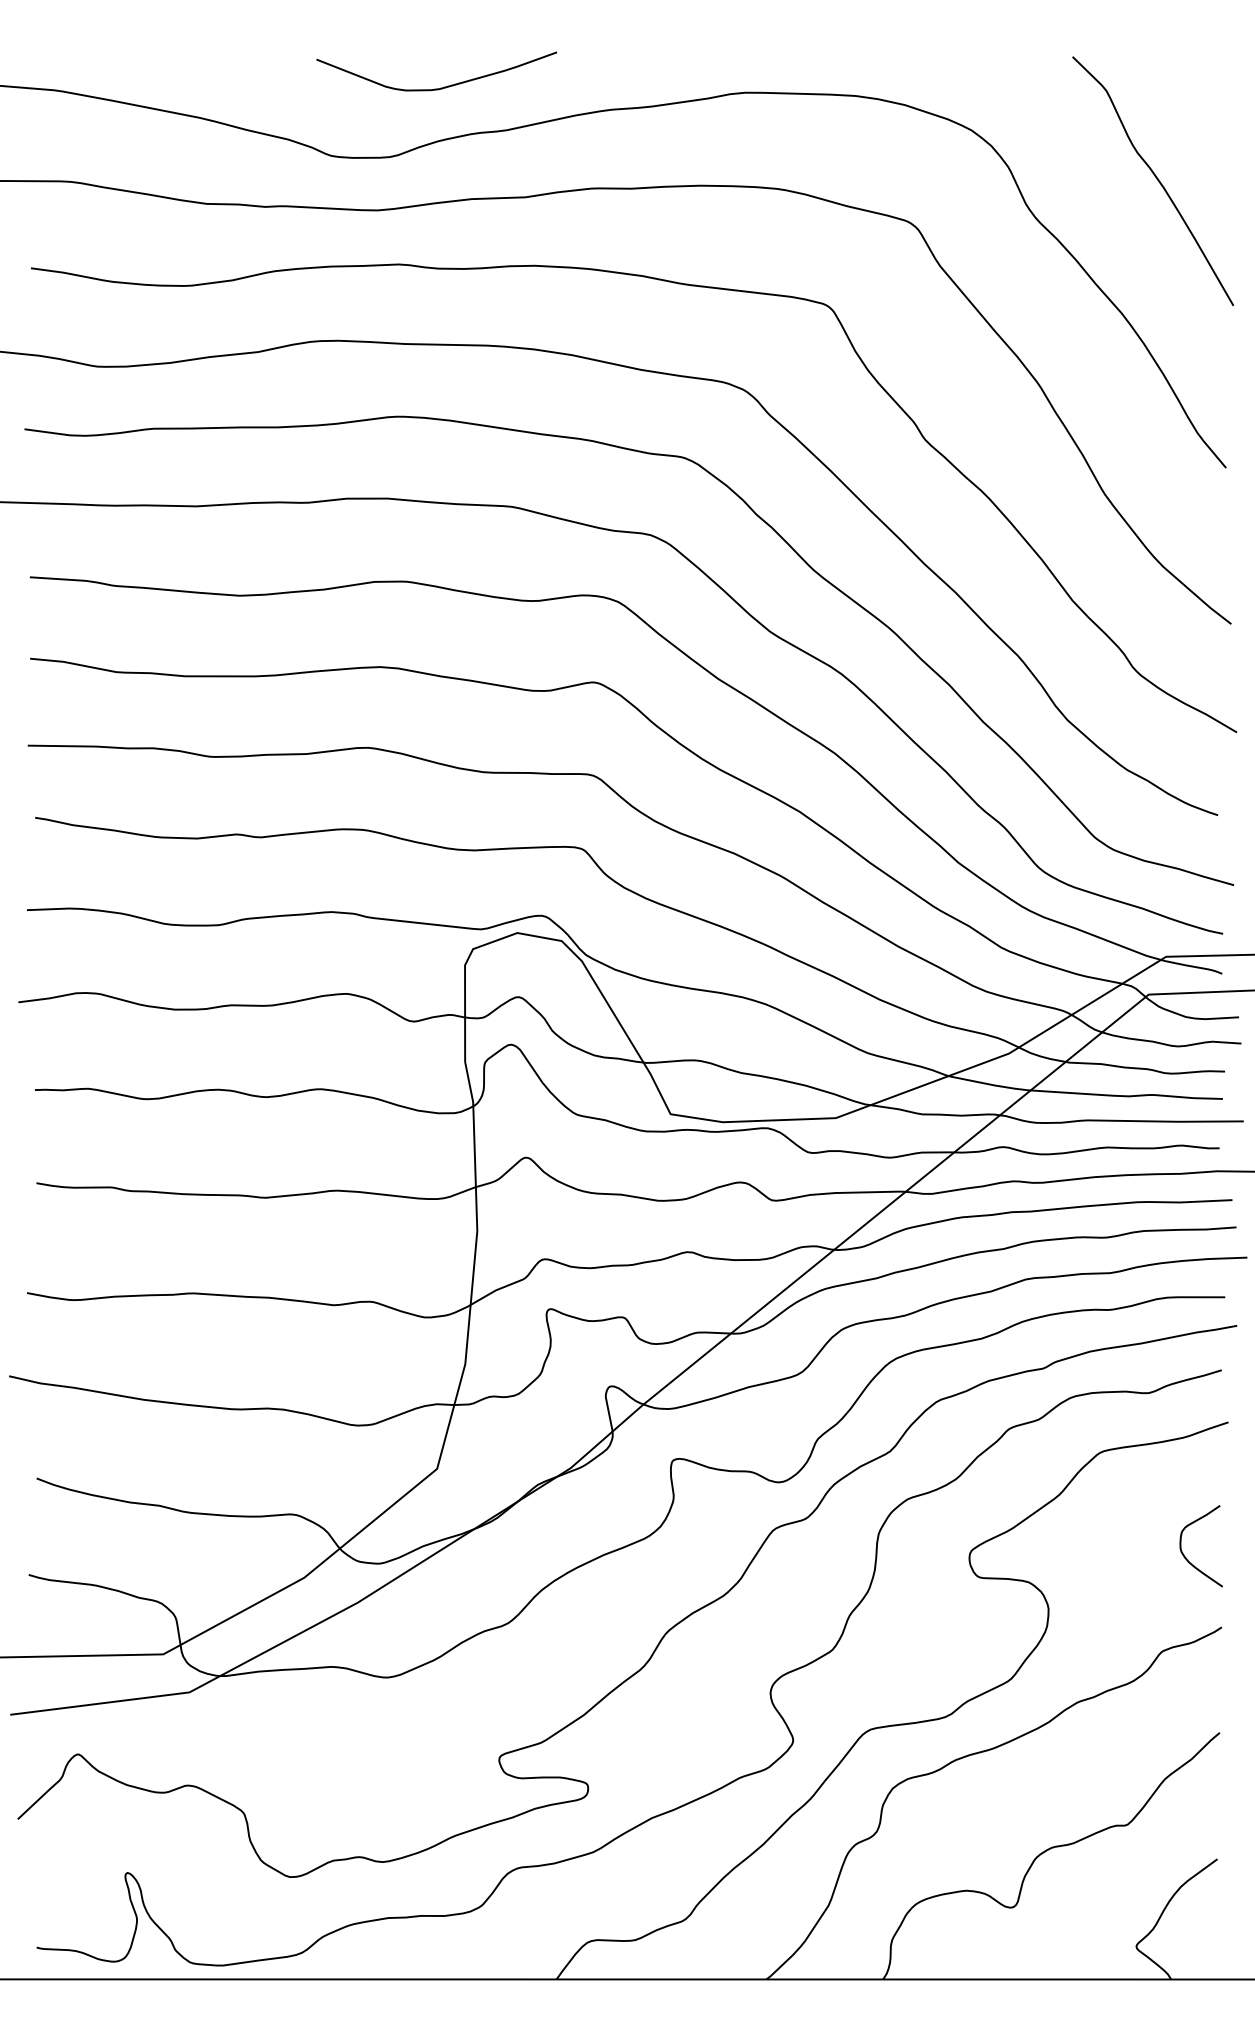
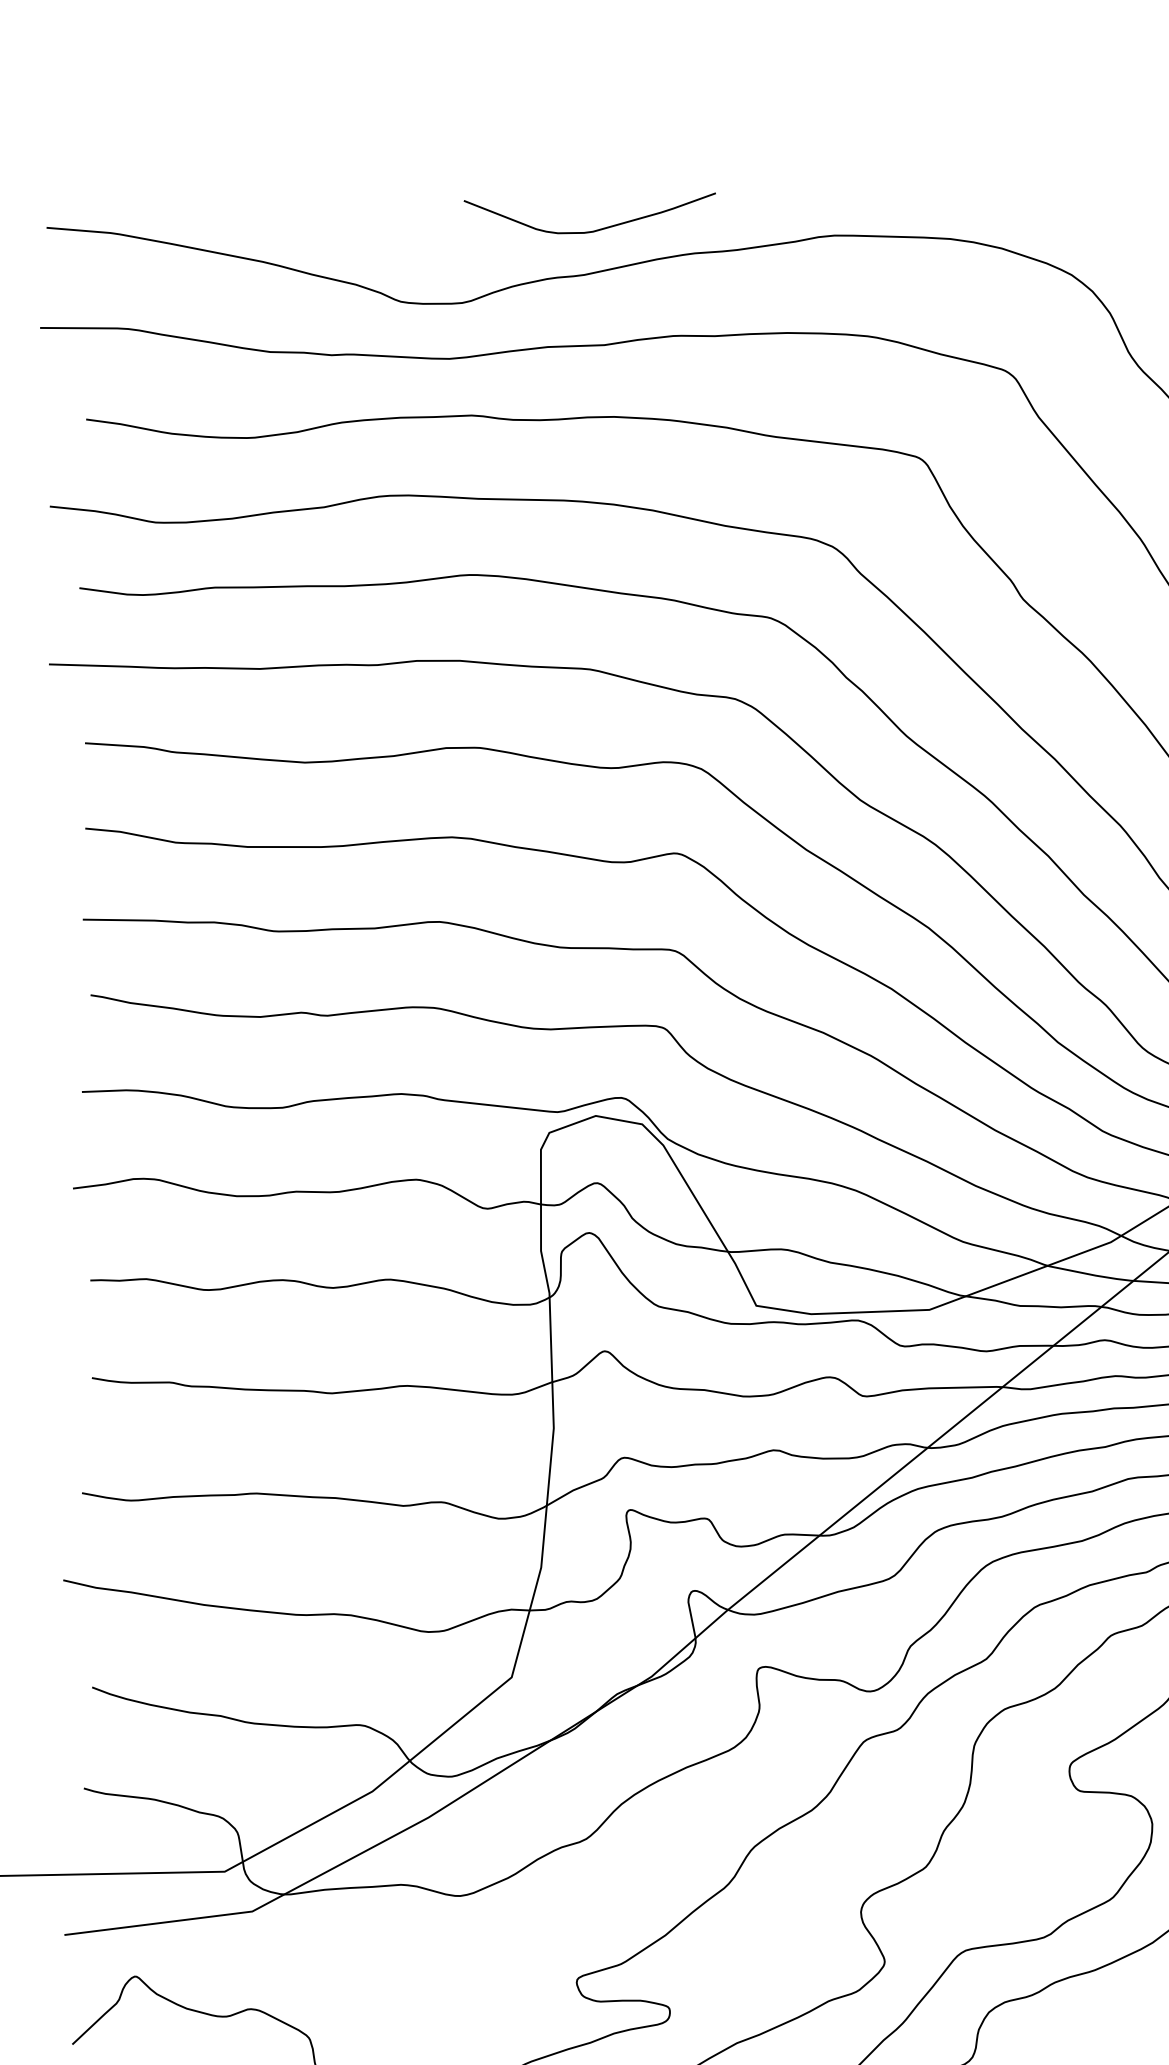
curve: (440, 87) -> (593, 230), moved

